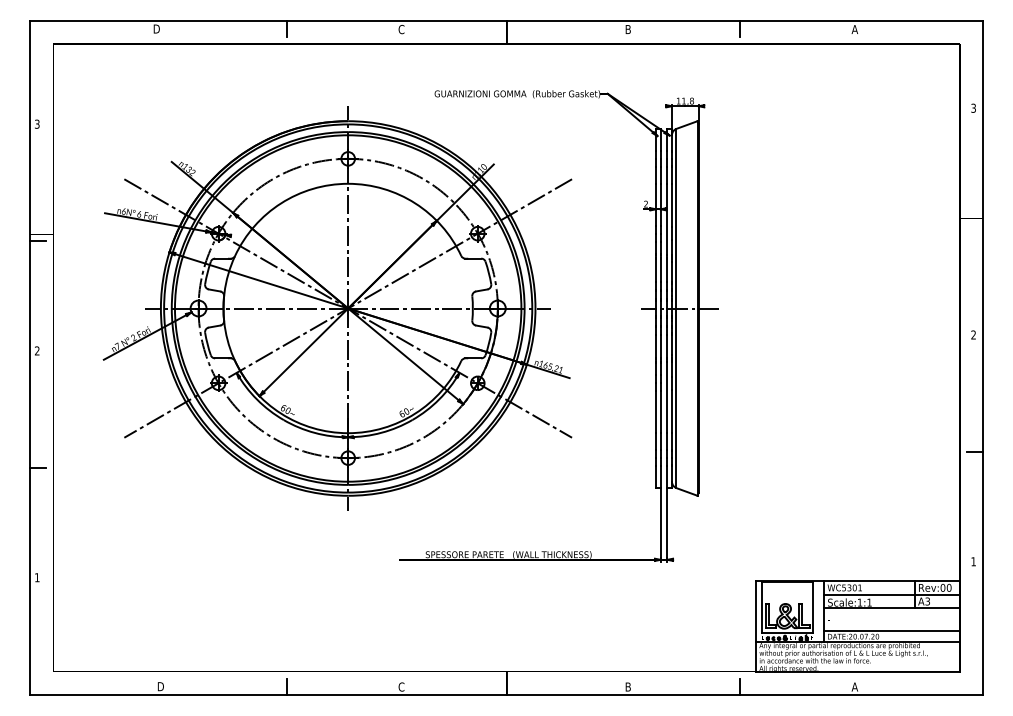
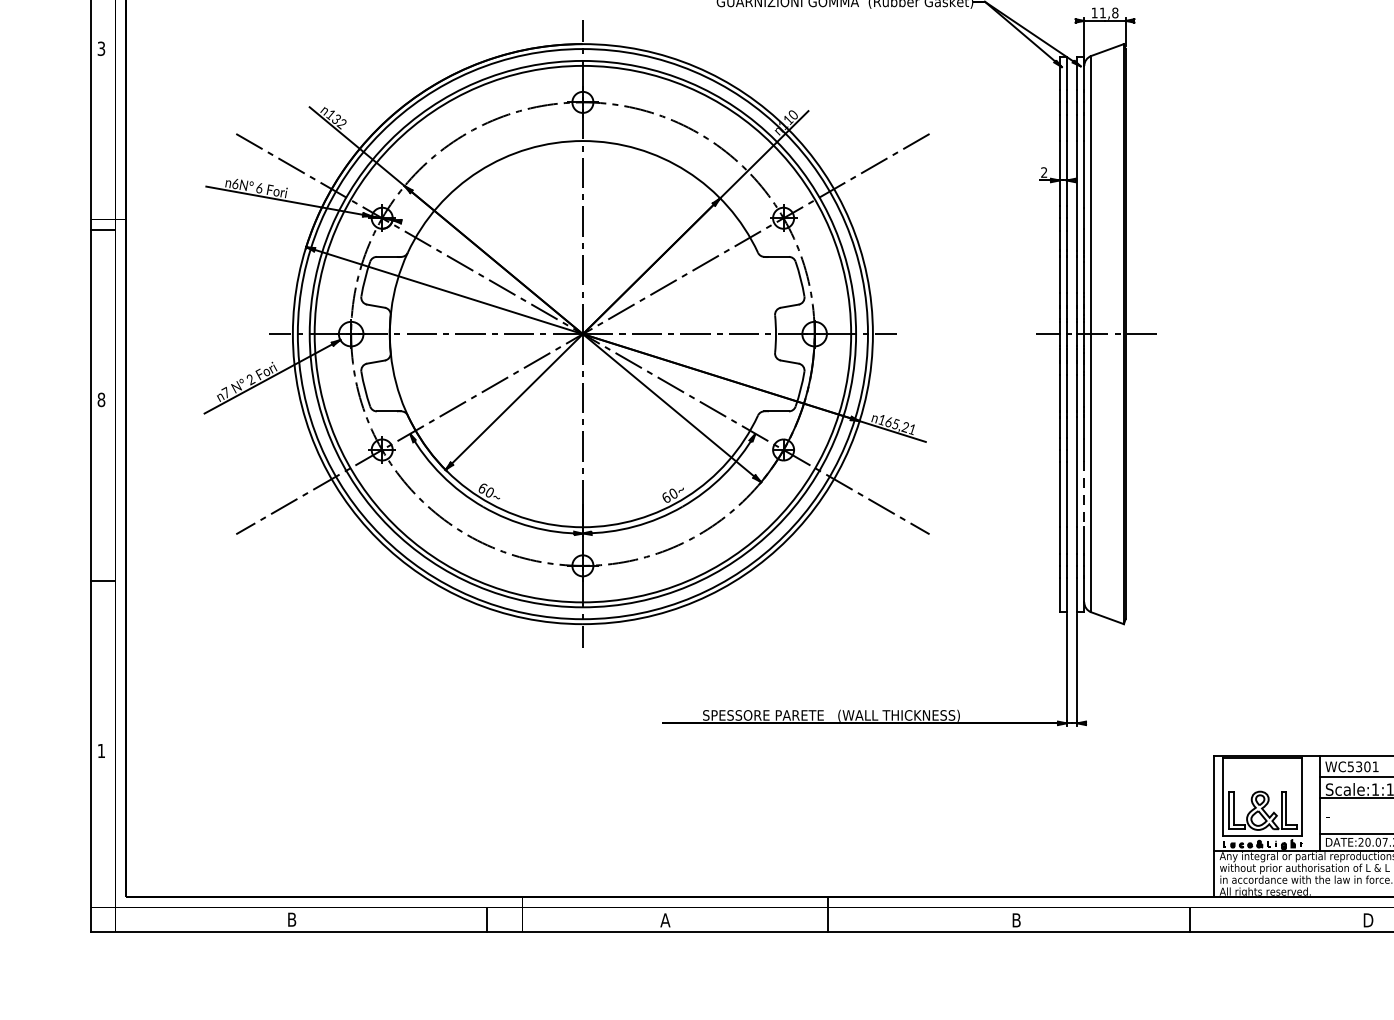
text: (36, 350) -> (100, 399), 2 -> 8
line: (671, 411) -> (1083, 493), solid -> dashed
text: (160, 686) -> (292, 919), D -> B
text: (401, 686) -> (665, 919), C -> A
text: (854, 686) -> (1366, 919), A -> D

